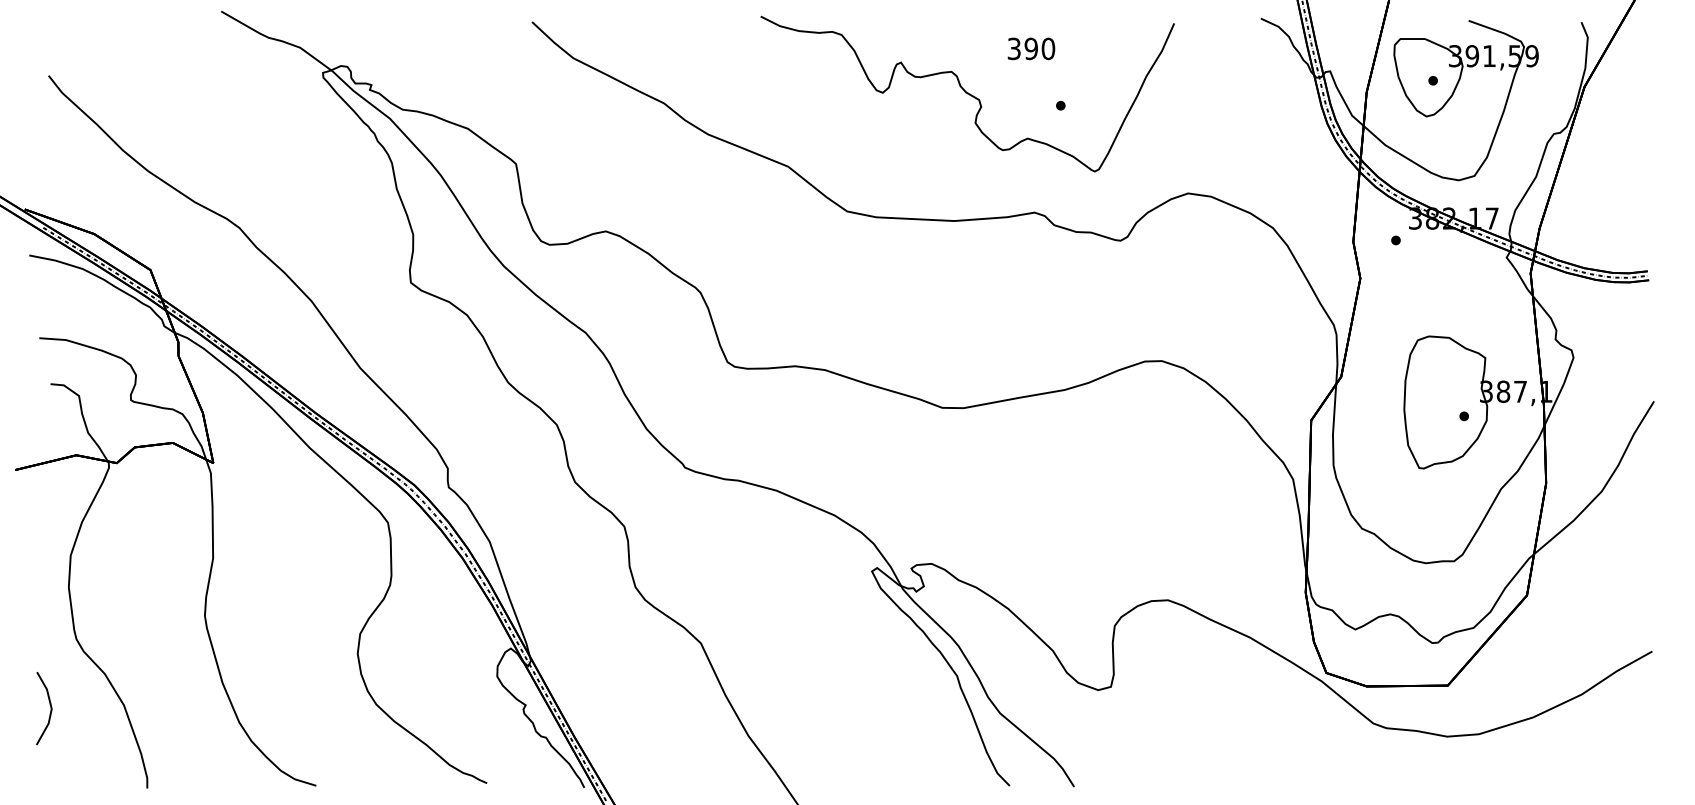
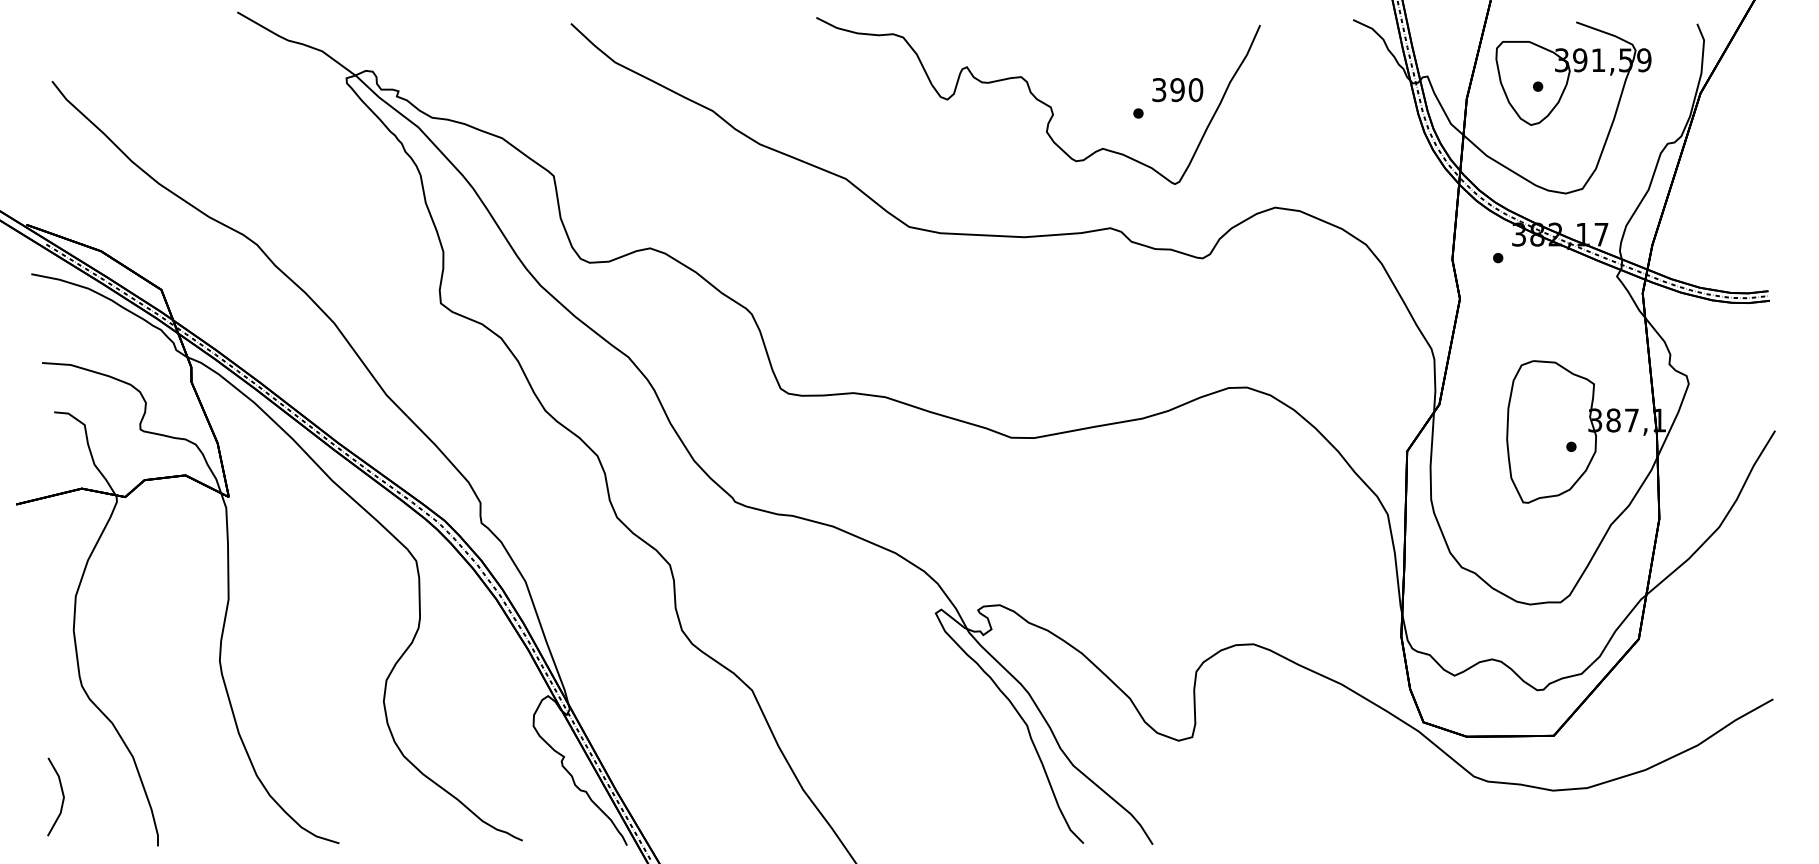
text: (1031, 48) -> (1177, 89), moved
line: (50, 708) -> (62, 796), moved

